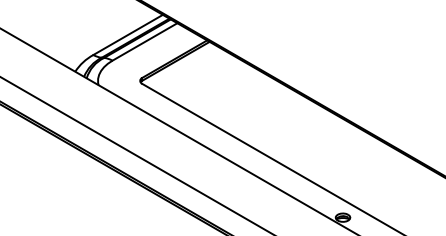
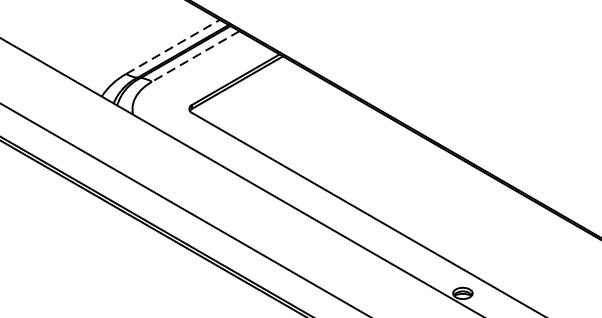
line: (128, 34) -> (173, 46), solid -> dashed
line: (144, 42) -> (195, 57), solid -> dashed

